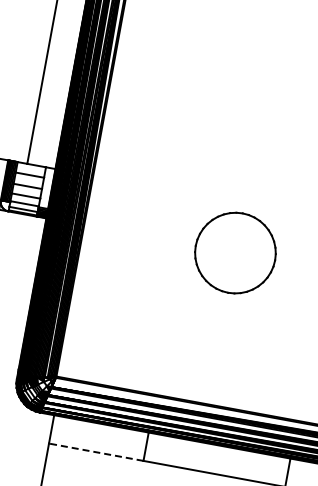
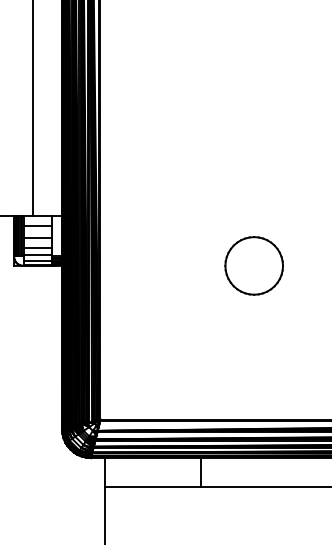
part: (234, 252) -> (253, 265), size x0.71
line: (95, 451) -> (152, 486), dashed -> solid

